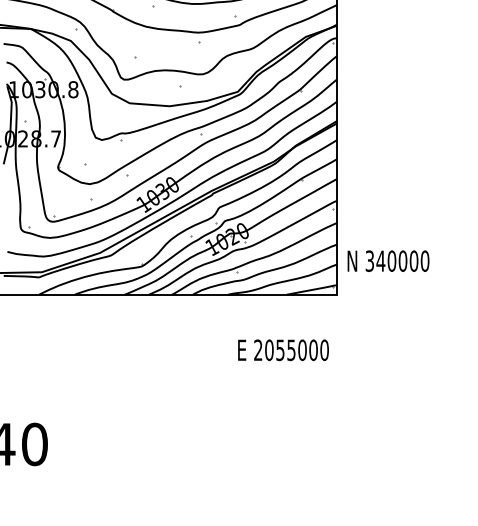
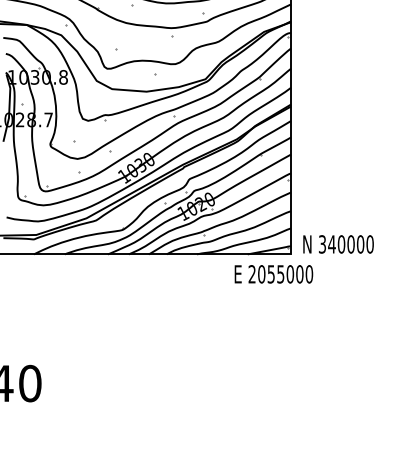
text: (388, 261) -> (338, 244), moved
text: (283, 350) -> (273, 274), moved

